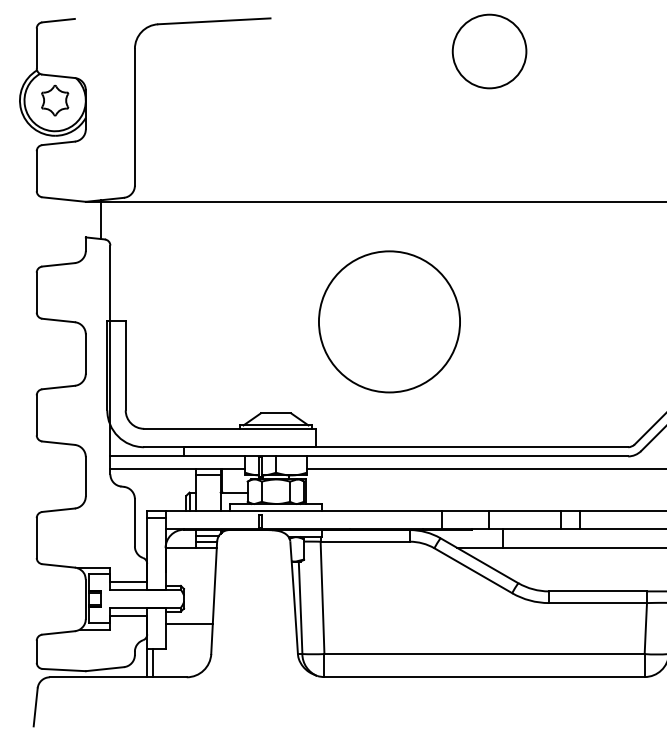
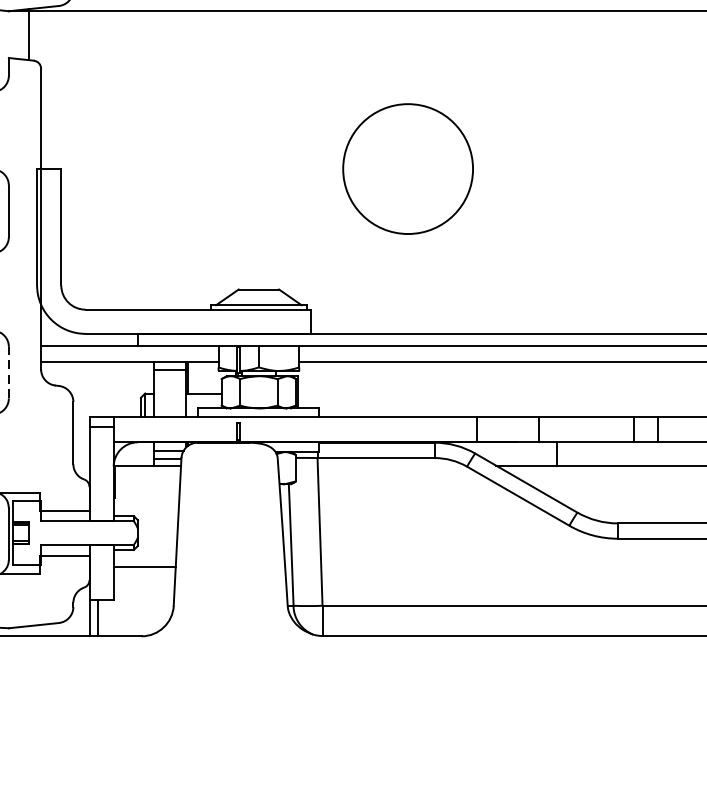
circle: (389, 321) -> (408, 168), size x0.7
line: (85, 476) -> (8, 372), solid -> dashed

